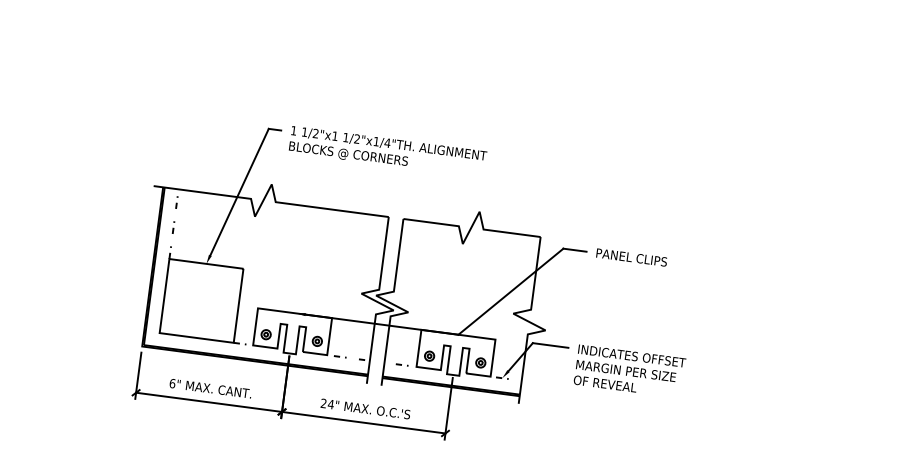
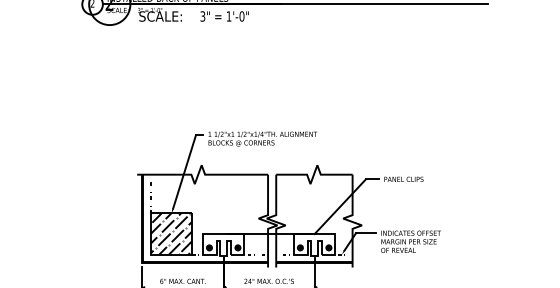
hatch: (201, 299) -> (171, 233), added

